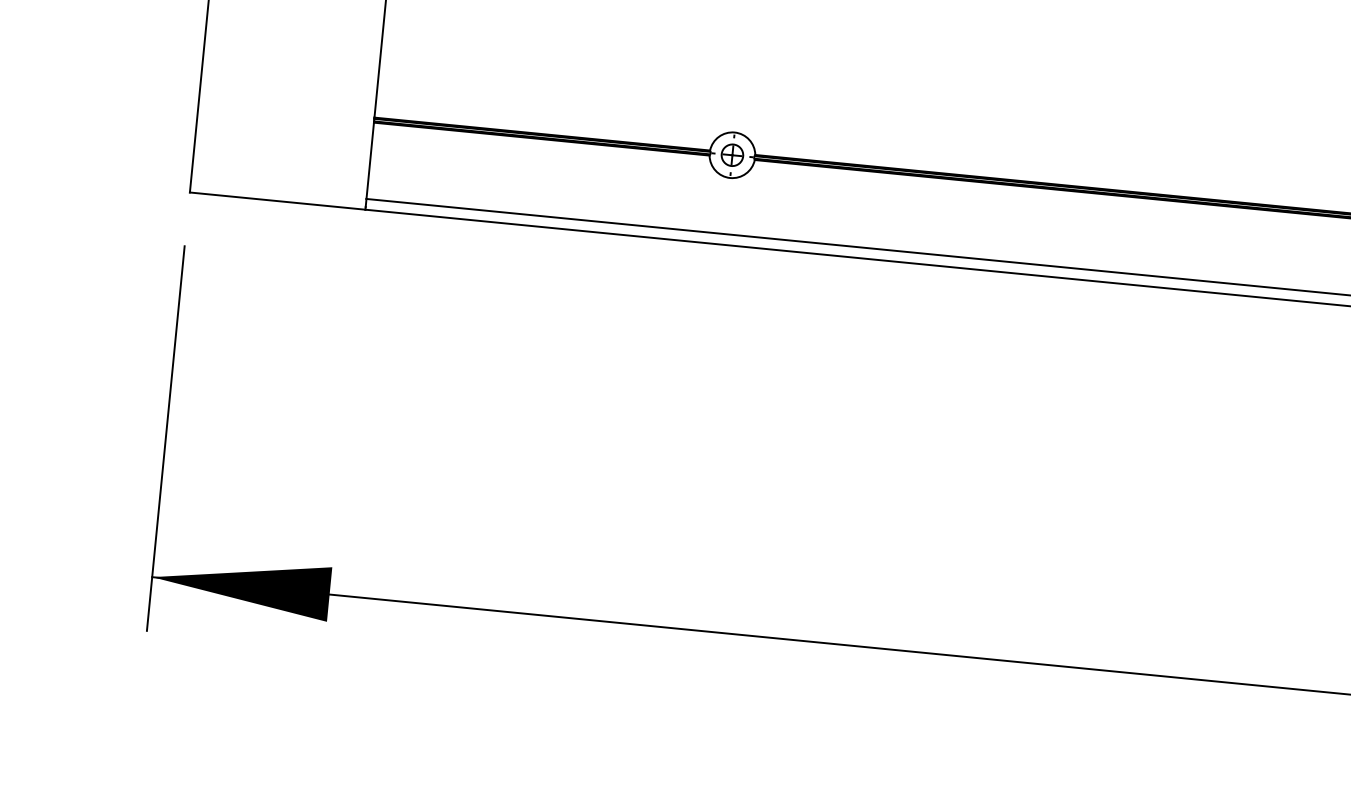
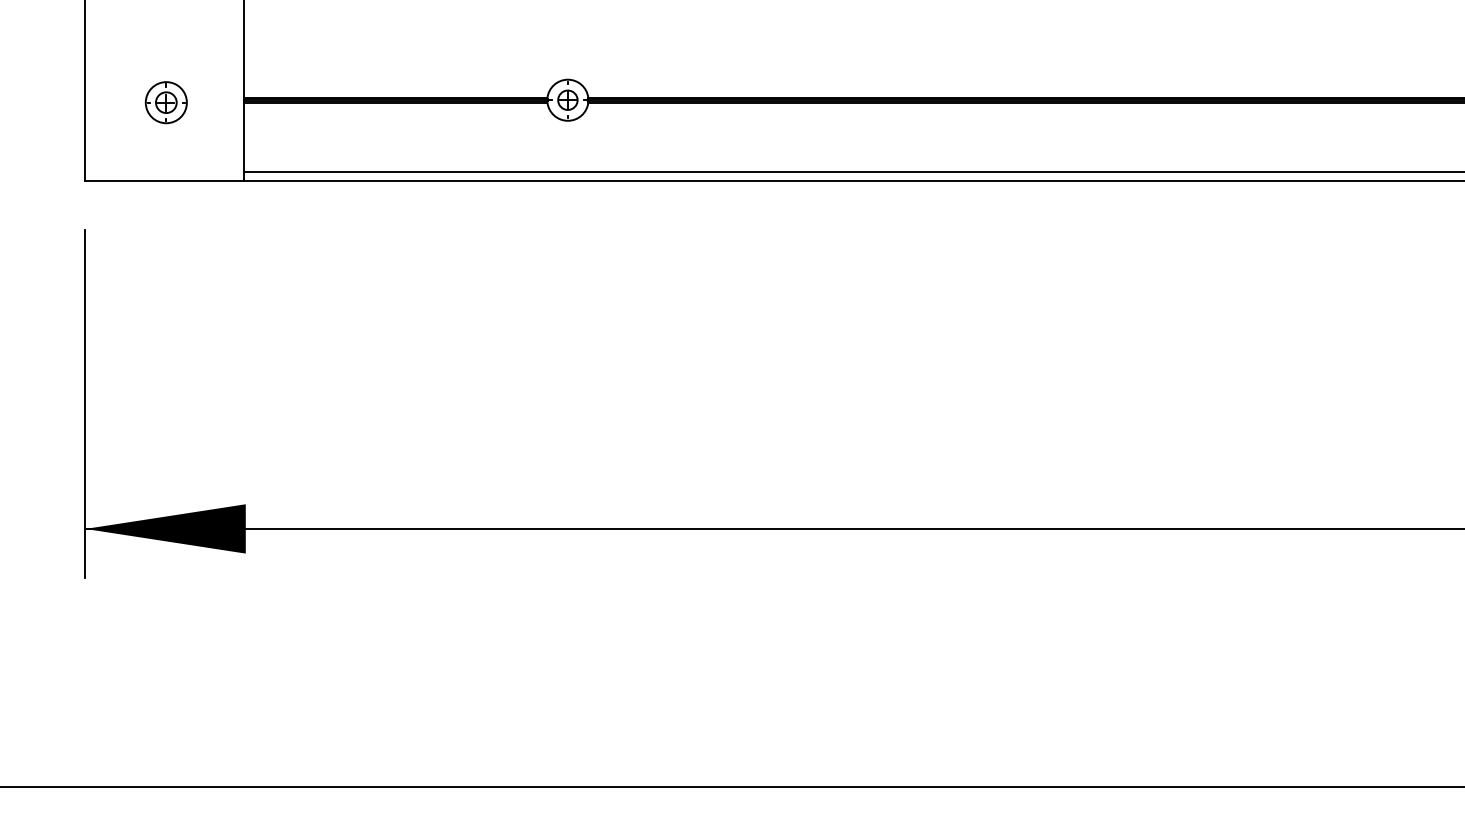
part: (287, 114) -> (165, 102), added

